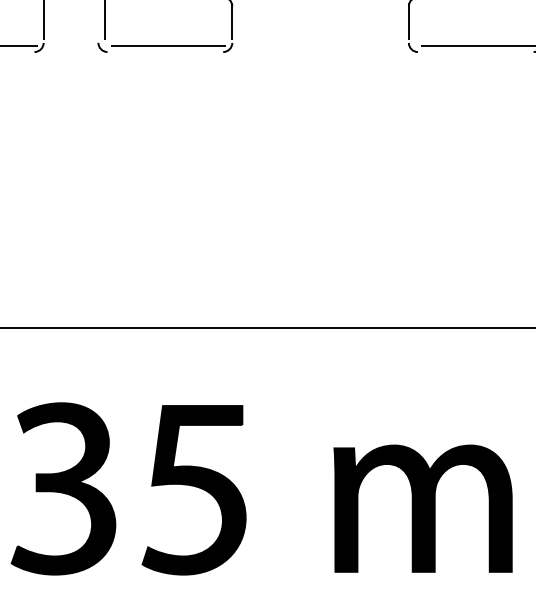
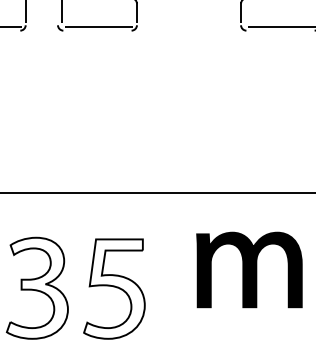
fill: (61, 487) -> (36, 287), removed
fill: (194, 489) -> (114, 288), removed
part: (423, 507) -> (249, 269), moved

